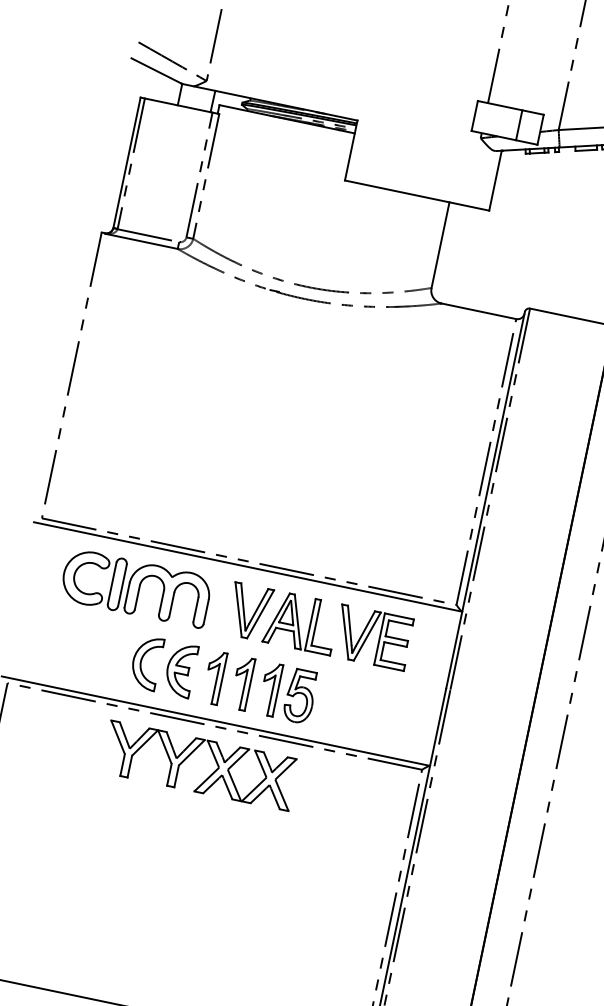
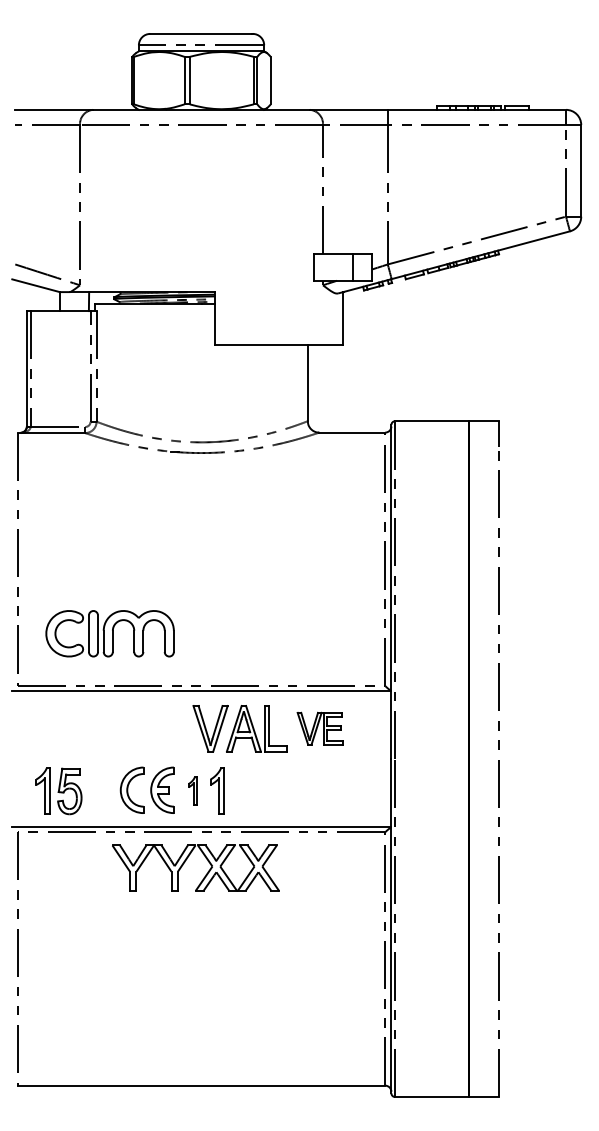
part: (135, 587) -> (109, 633), moved
part: (372, 637) -> (319, 728), size x0.7
part: (214, 677) -> (192, 790), size x0.6
part: (287, 693) -> (58, 791), moved

